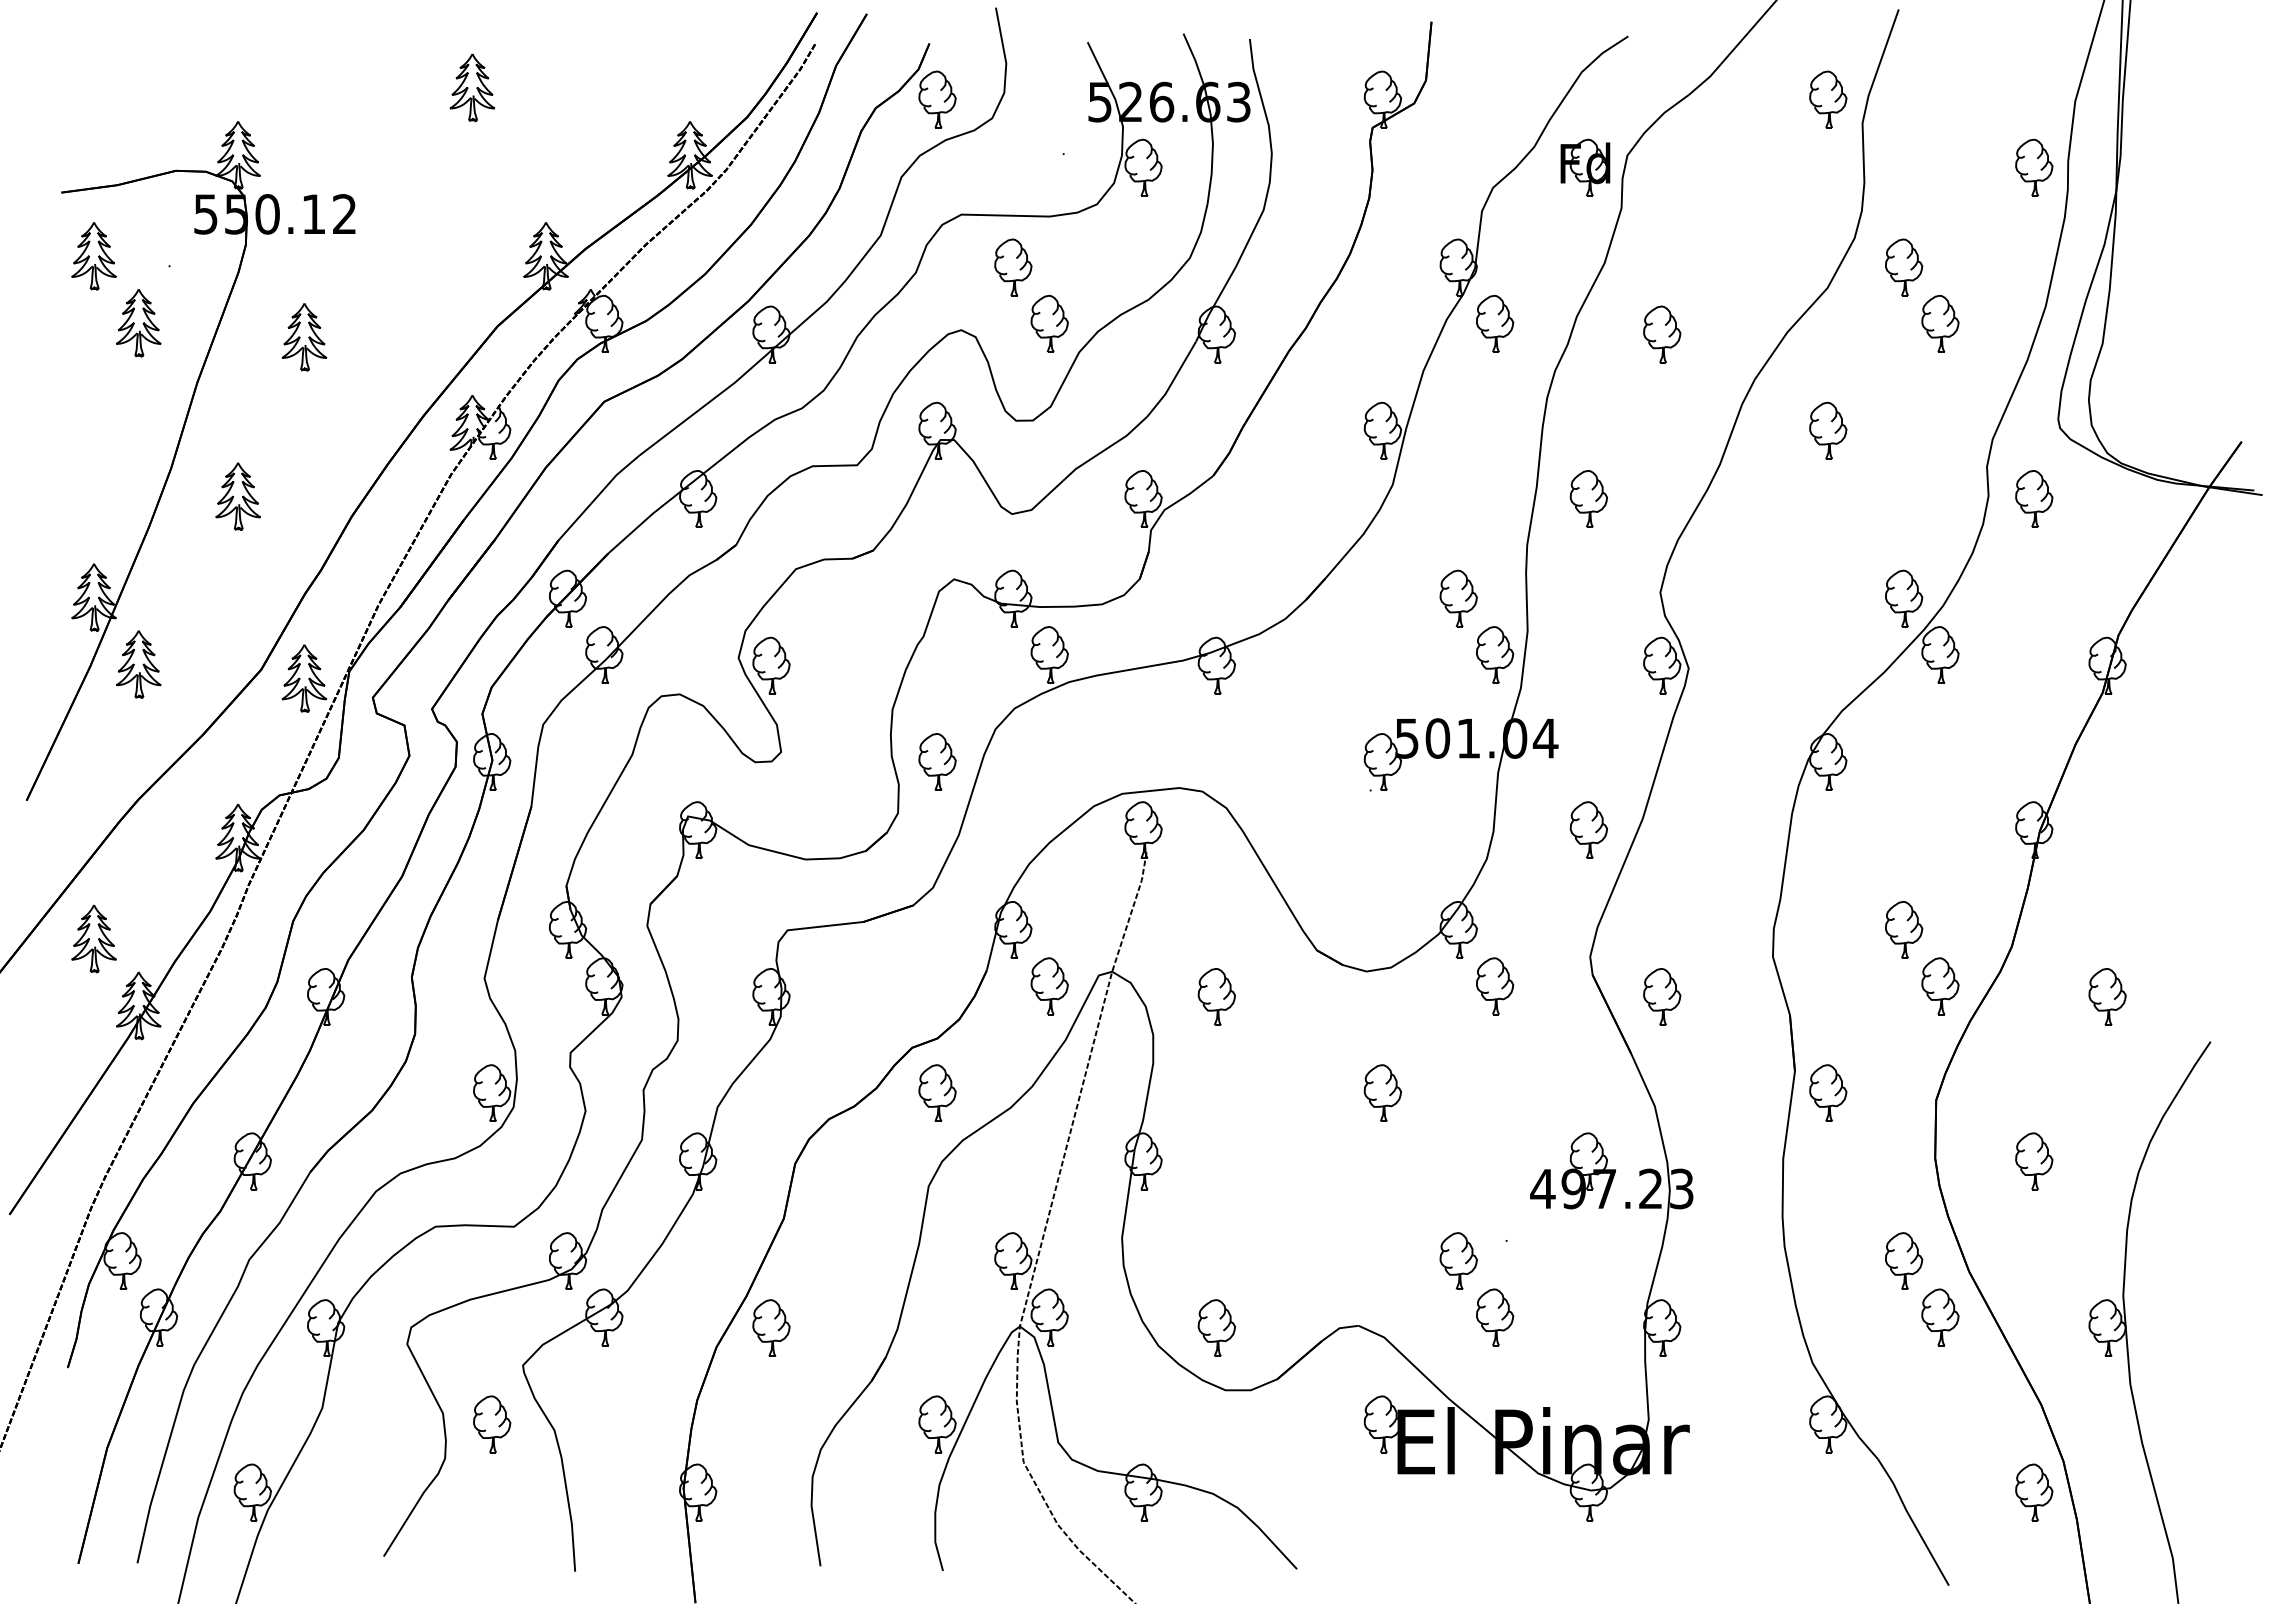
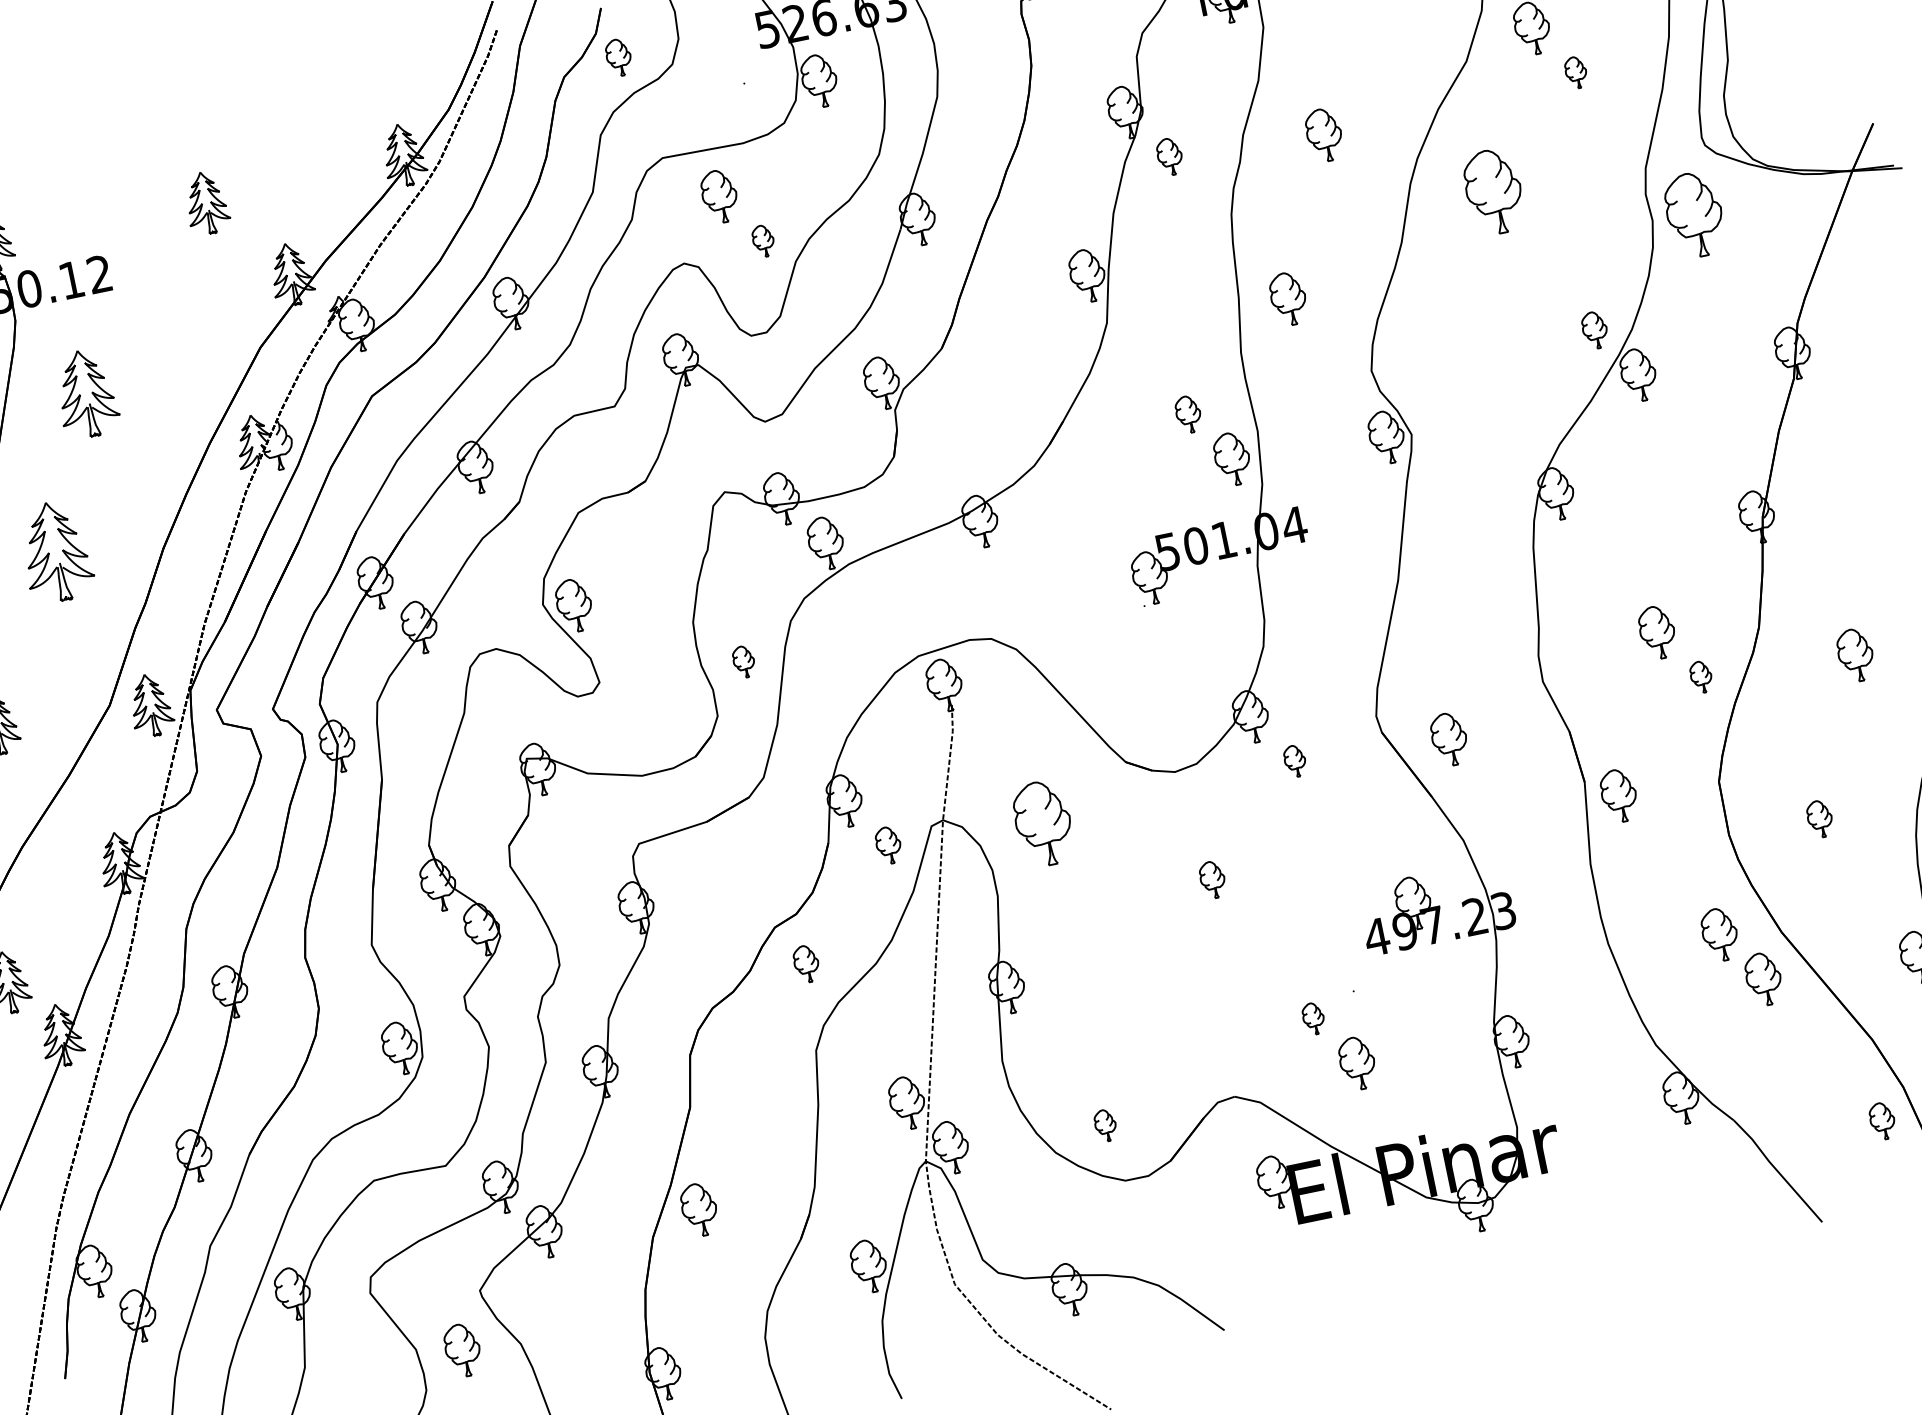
part: (472, 87) -> (206, 202), moved
part: (937, 99) -> (618, 57), size x0.7
part: (1049, 323) -> (763, 240), size x0.6
part: (1495, 323) -> (1170, 156), size x0.7
part: (1940, 323) -> (1576, 72), size x0.6
part: (304, 337) -> (86, 394), size x1.4
part: (1828, 430) -> (1494, 191), size x1.6
part: (237, 496) -> (55, 552), size x1.6
part: (2034, 498) -> (1694, 214), size x1.6
part: (1458, 598) -> (1188, 414), size x0.7
part: (1904, 598) -> (1595, 330), size x0.7
part: (937, 761) -> (743, 661), size x0.6
part: (1588, 829) -> (1350, 600), removed
part: (1049, 986) -> (888, 845), size x0.7
part: (1495, 986) -> (1295, 761), size x0.6
part: (1940, 986) -> (1701, 677), size x0.6
part: (1216, 996) -> (1042, 823), size x1.6
part: (937, 1092) -> (806, 963), size x0.7
part: (1382, 1092) -> (1212, 879), size x0.7
part: (2034, 1161) -> (1820, 819), size x0.7
part: (1458, 1260) -> (1313, 1018), size x0.6
part: (1216, 1327) -> (1105, 1125), size x0.6
part: (2034, 1492) -> (1882, 1121), size x0.7

